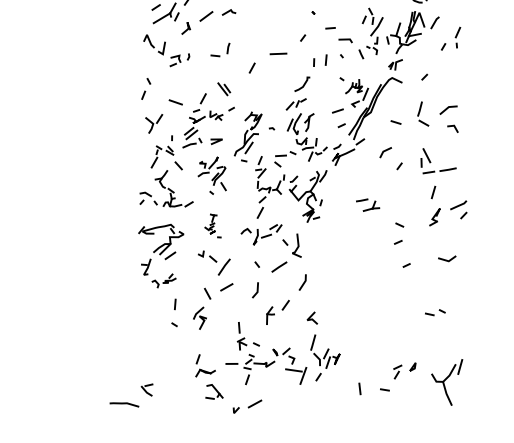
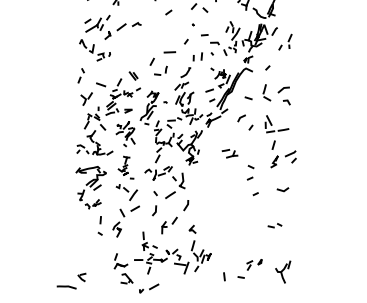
part: (219, 49) -> (160, 70), moved
part: (212, 225) -> (125, 167), size x1.43
part: (448, 381) -> (283, 271), size x0.71

